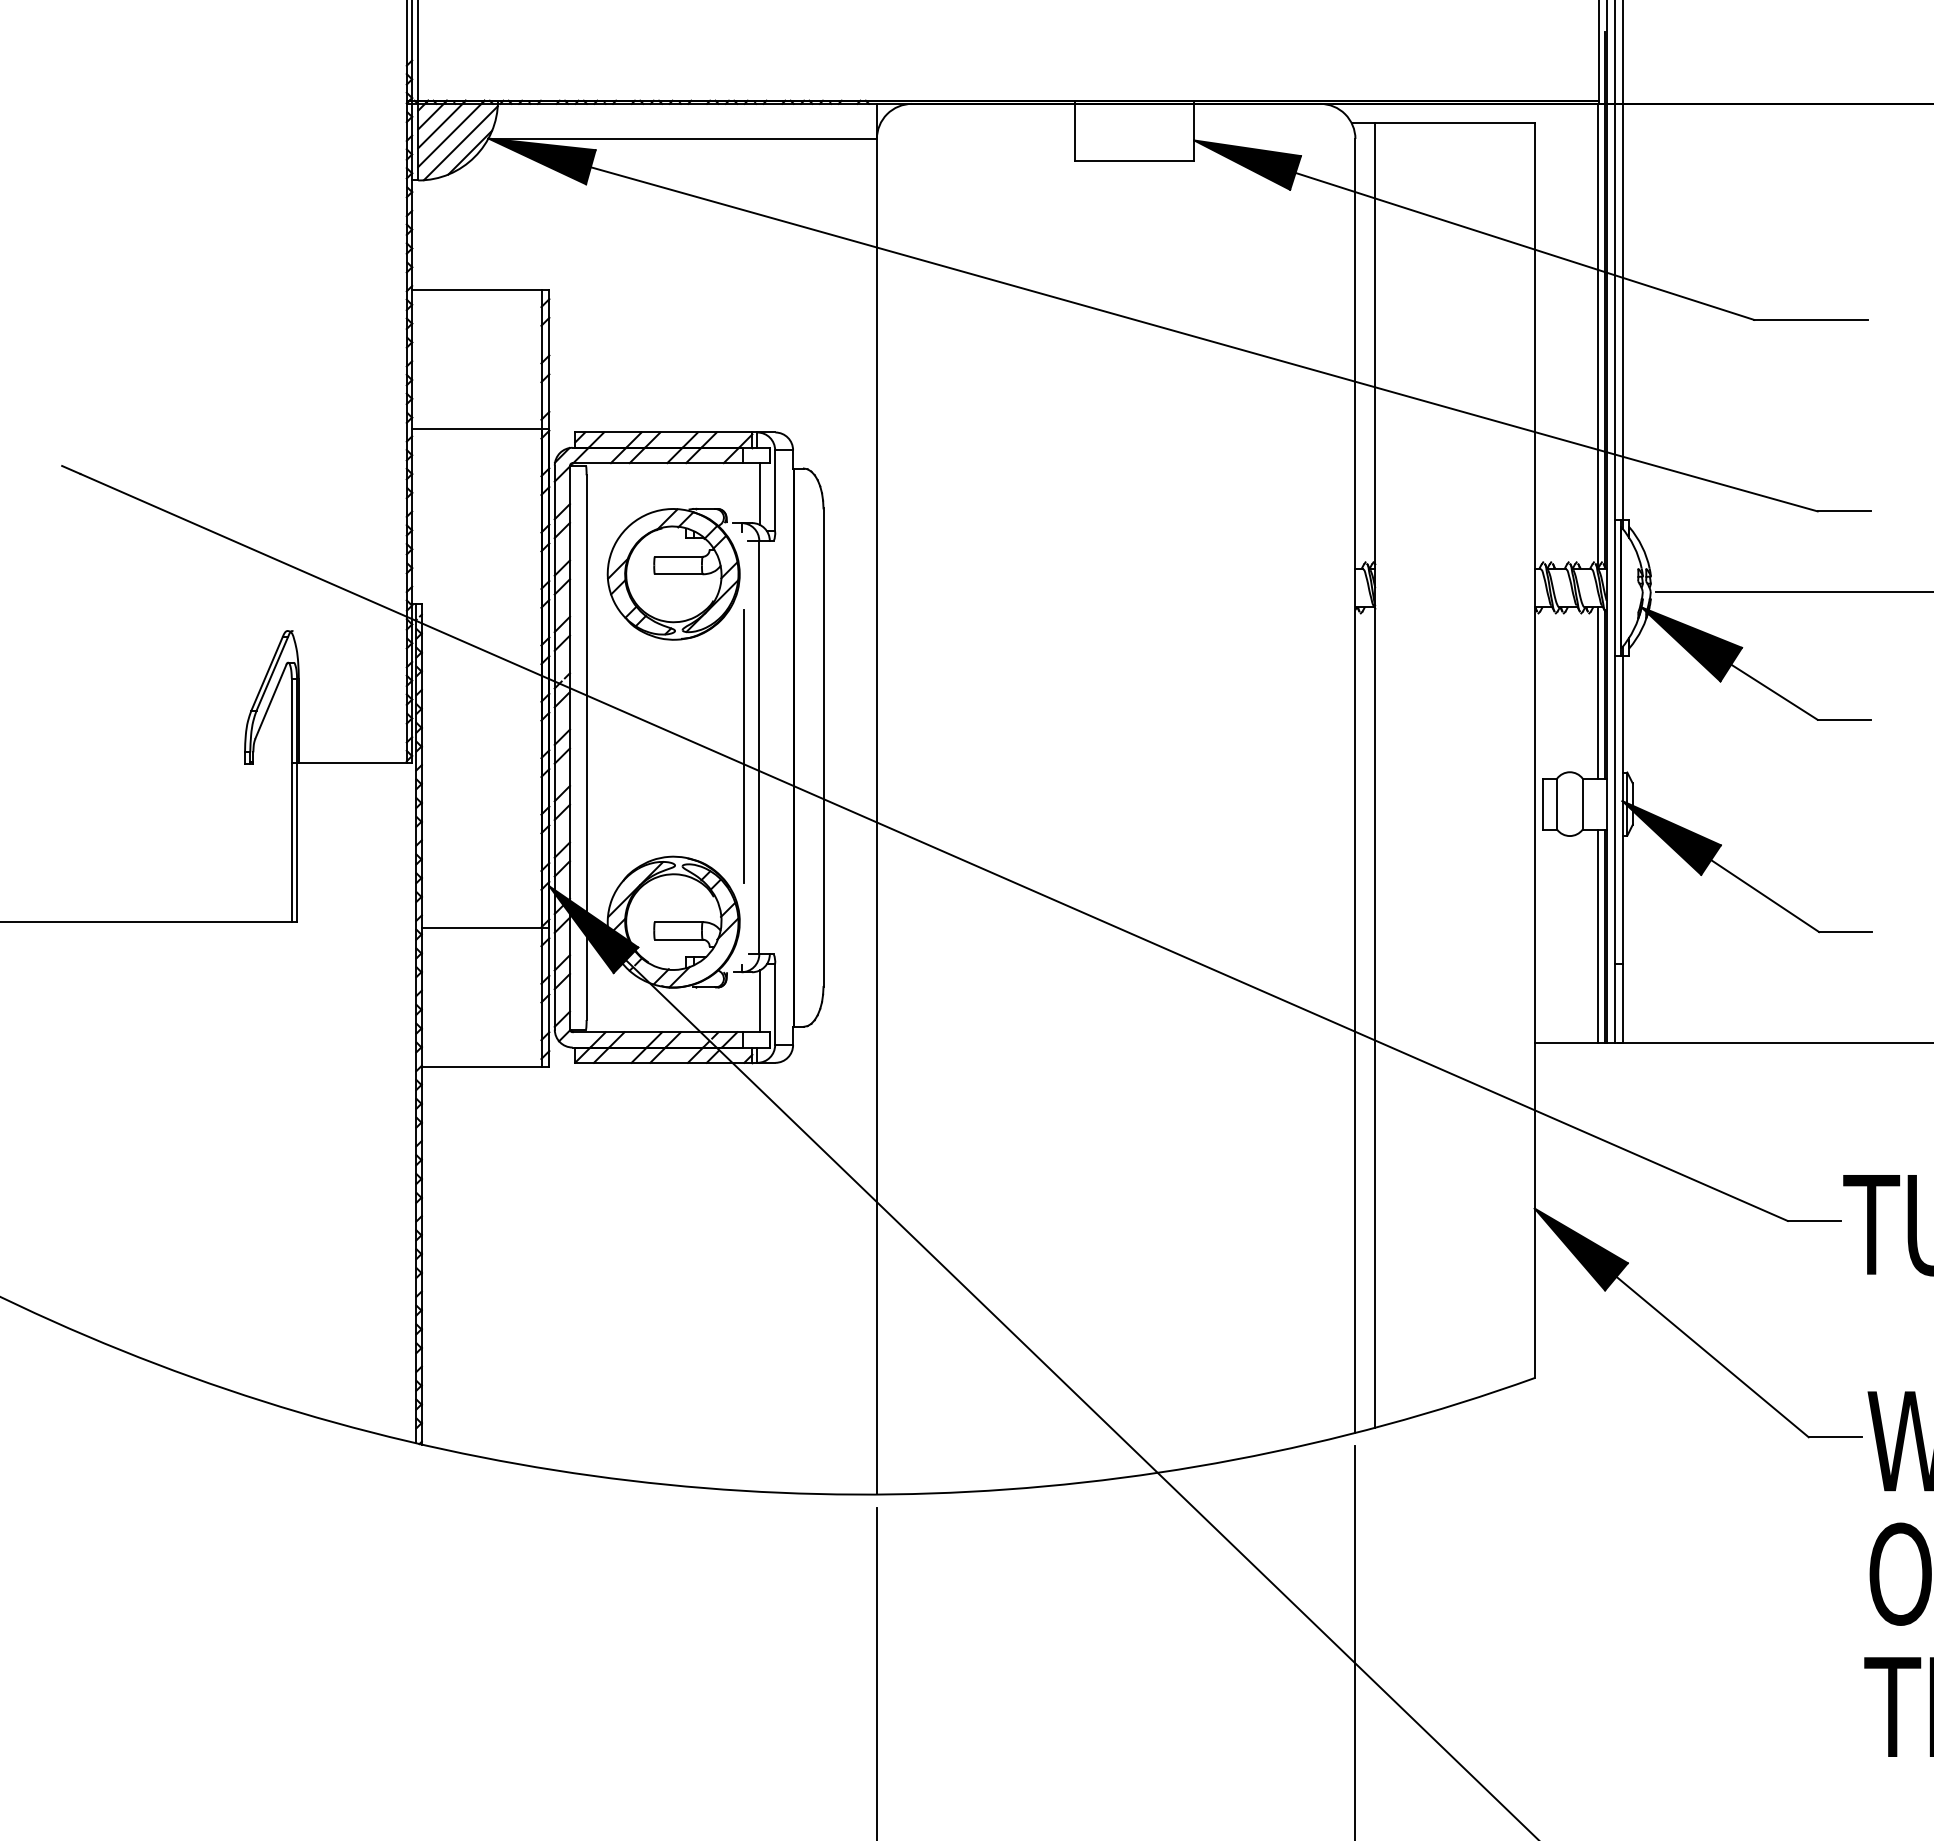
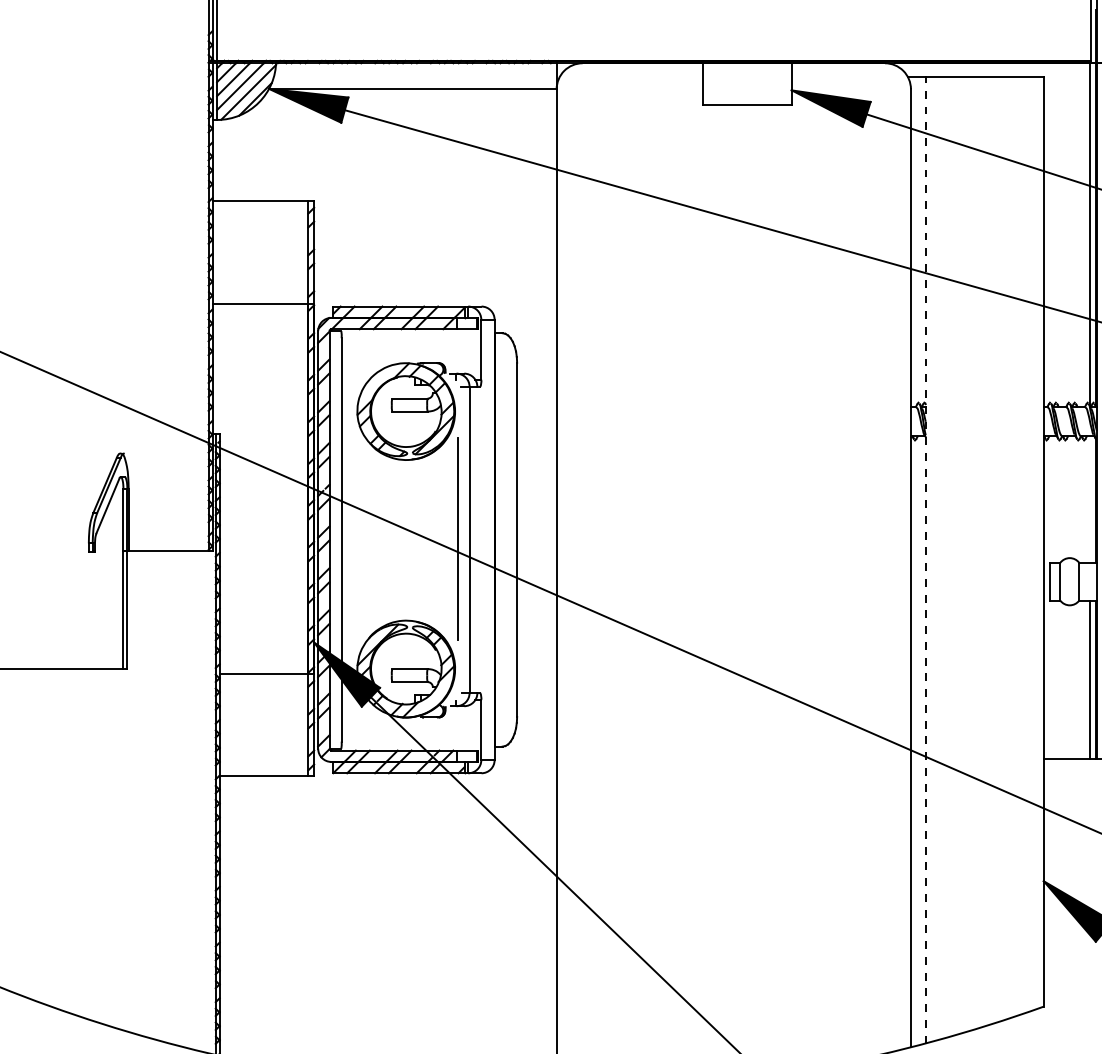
line: (759, 493) -> (469, 351), removed
line: (1597, 692) -> (1090, 499), removed
line: (1375, 774) -> (925, 559), solid -> dashed
line: (759, 1001) -> (469, 727), removed

